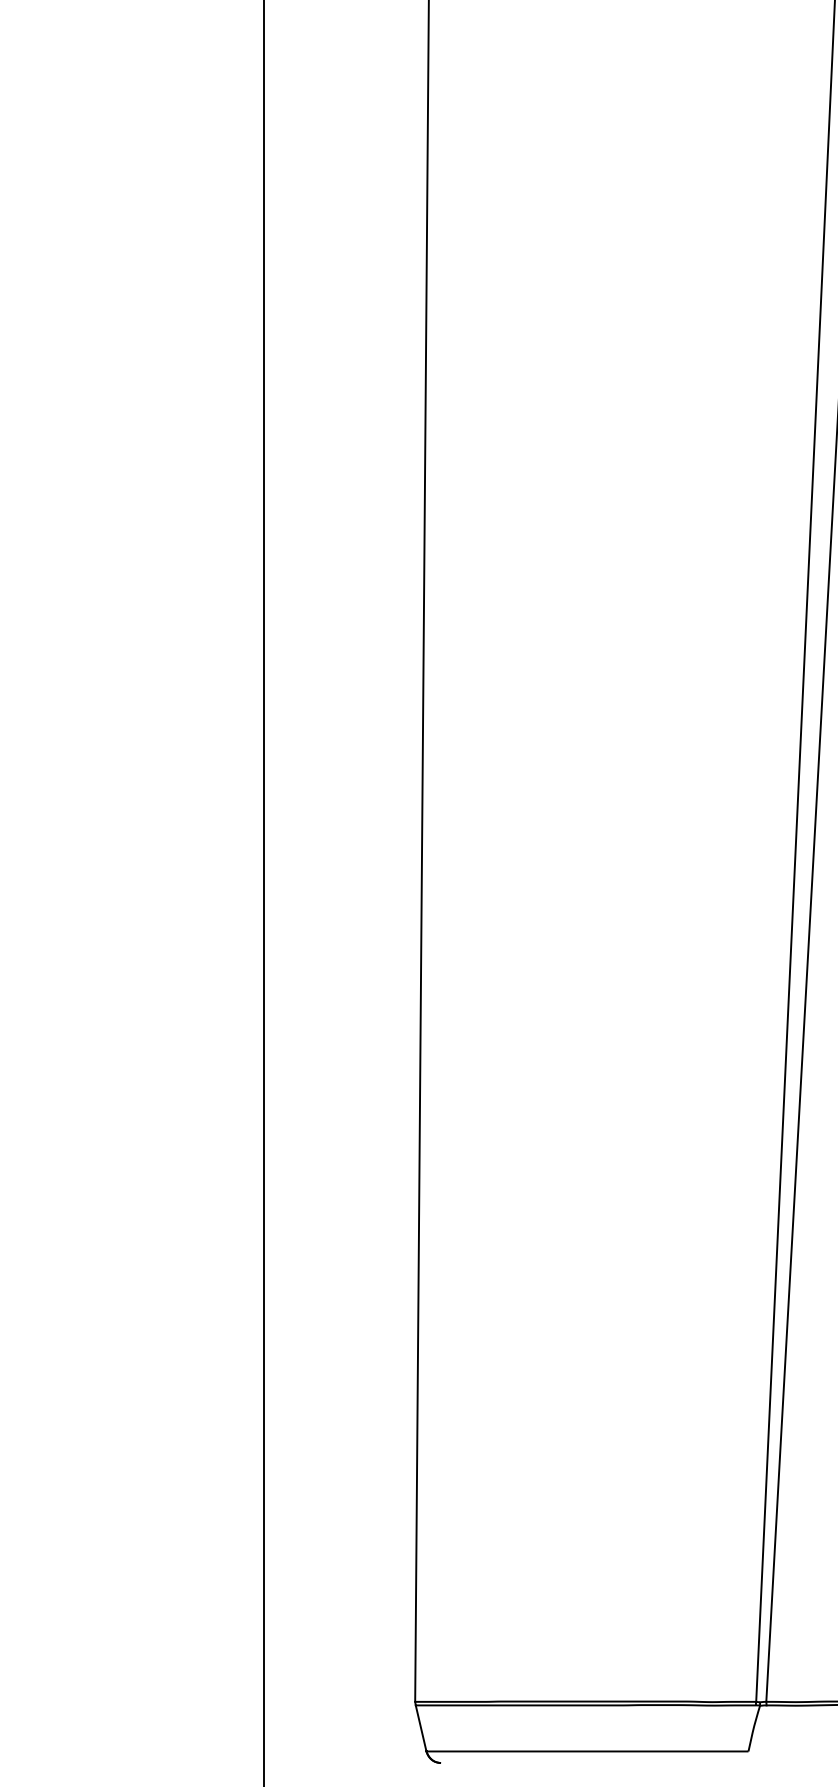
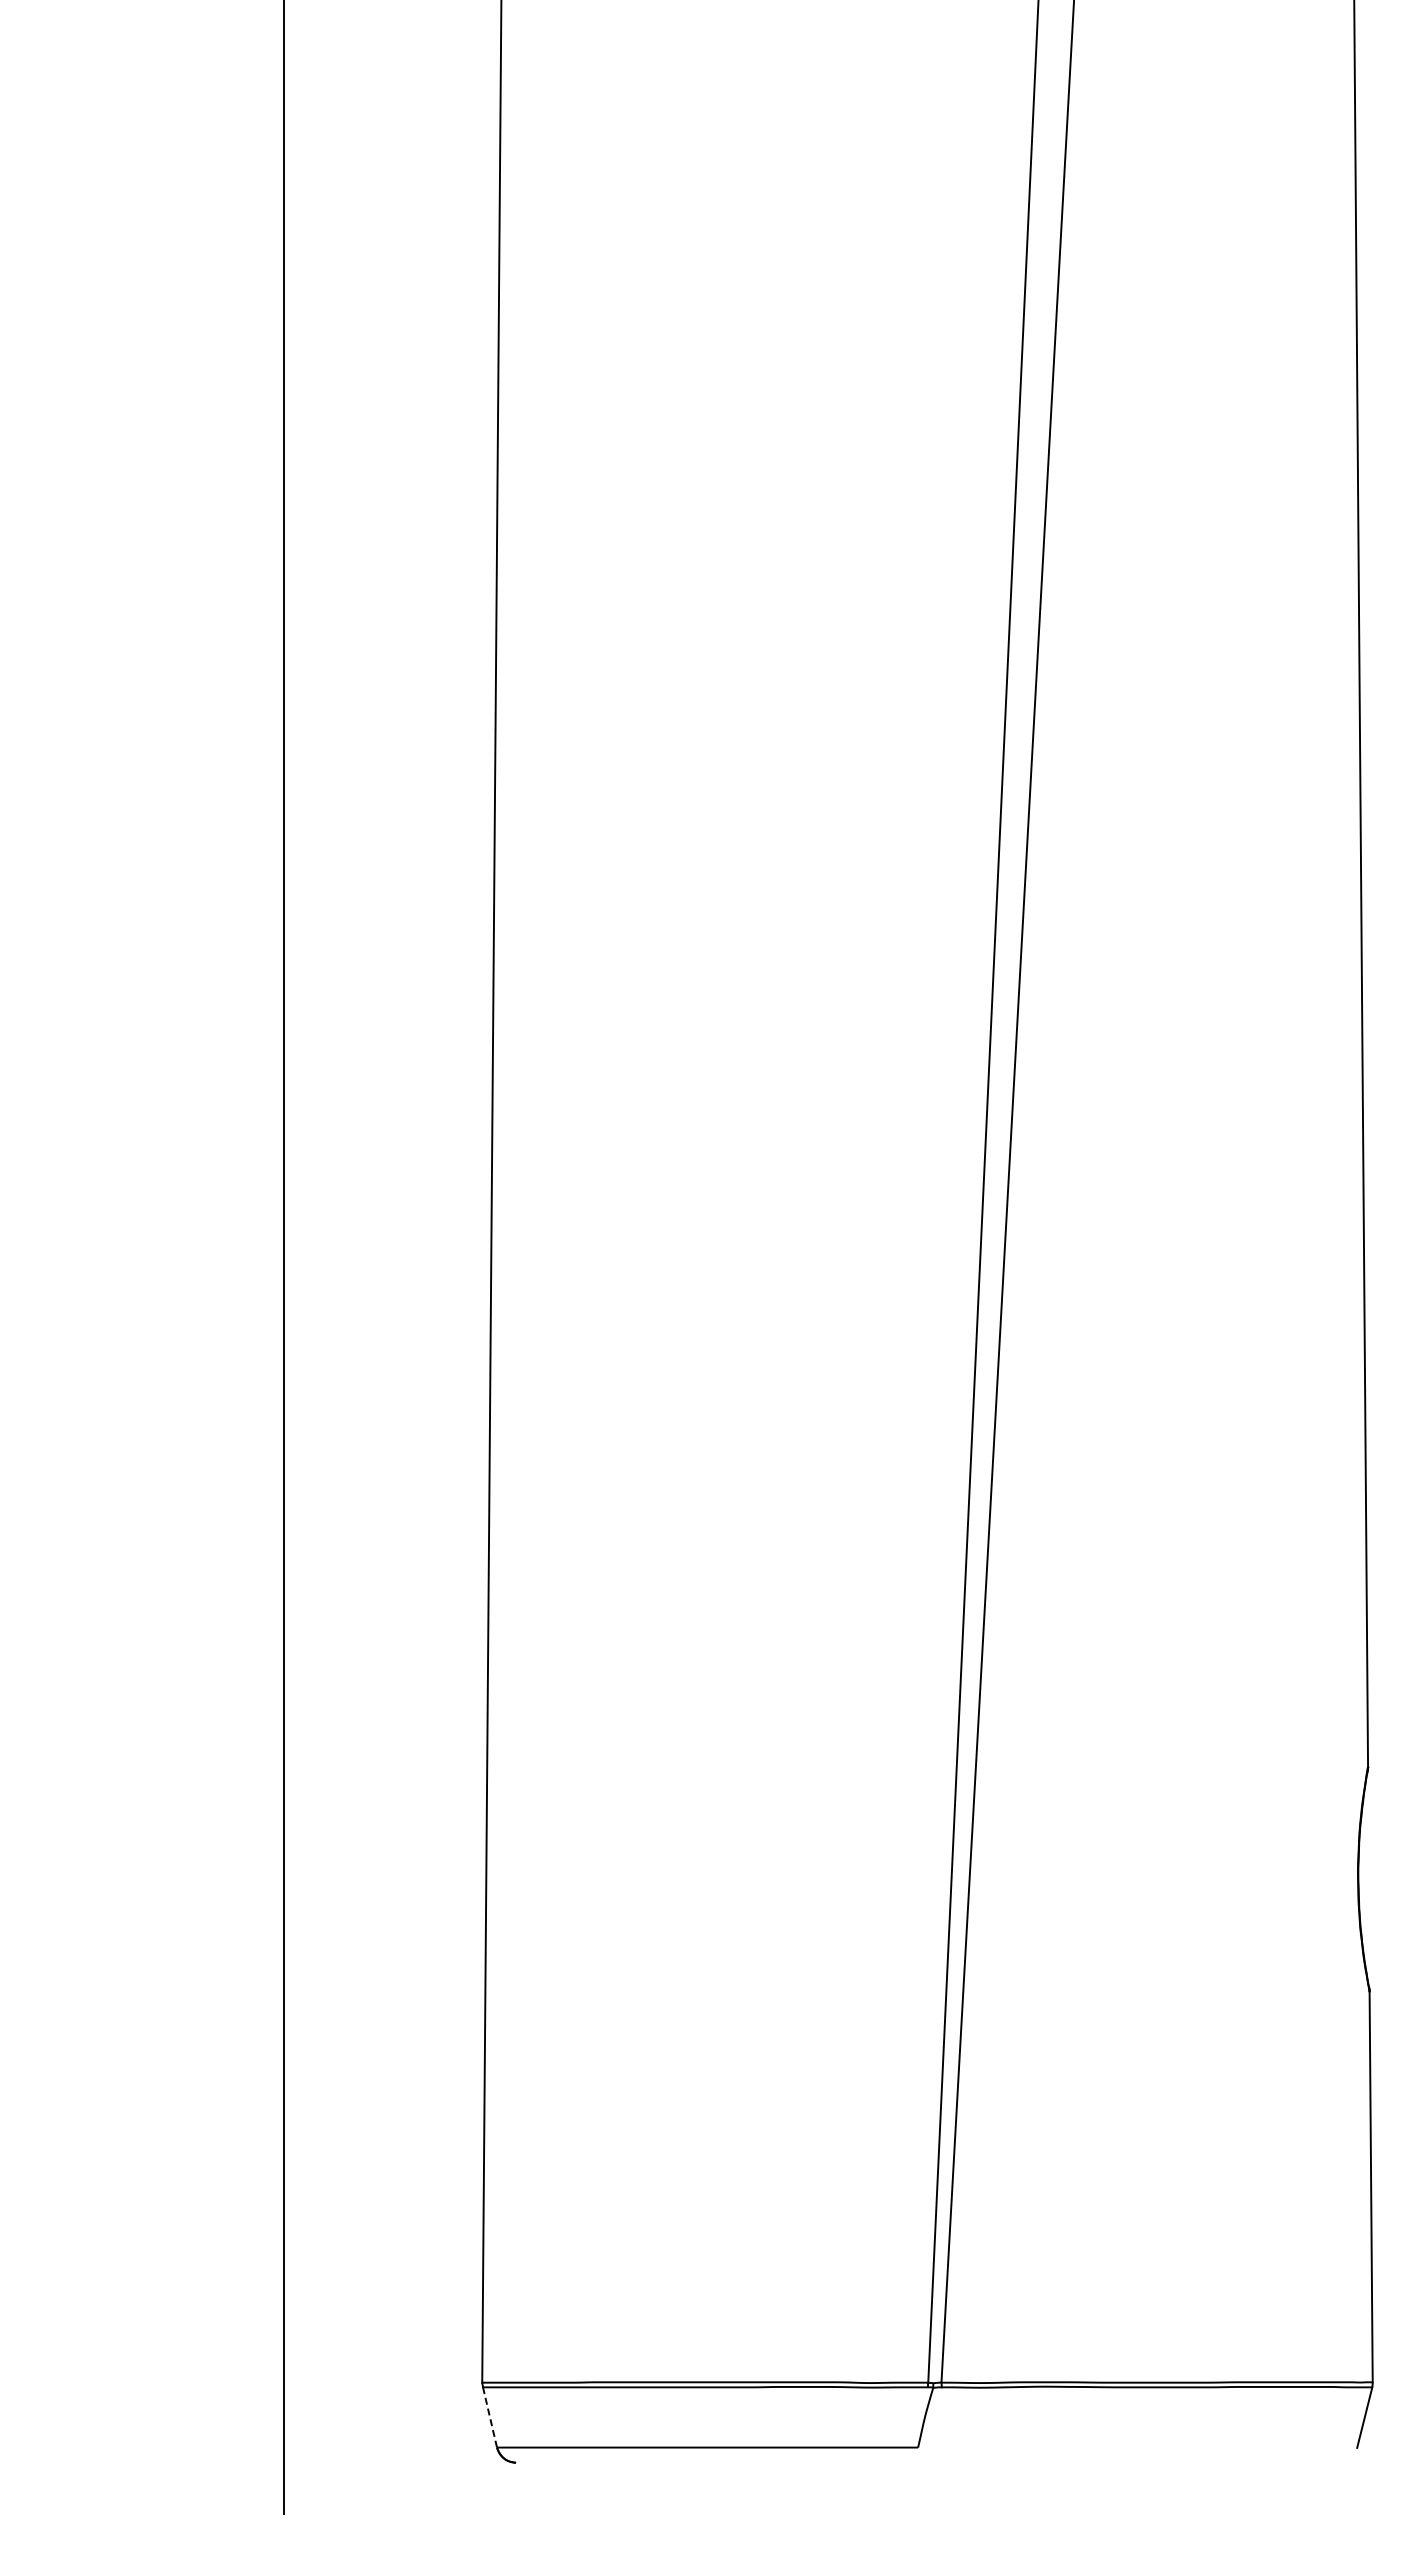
line: (421, 1728) -> (490, 2417), solid -> dashed

